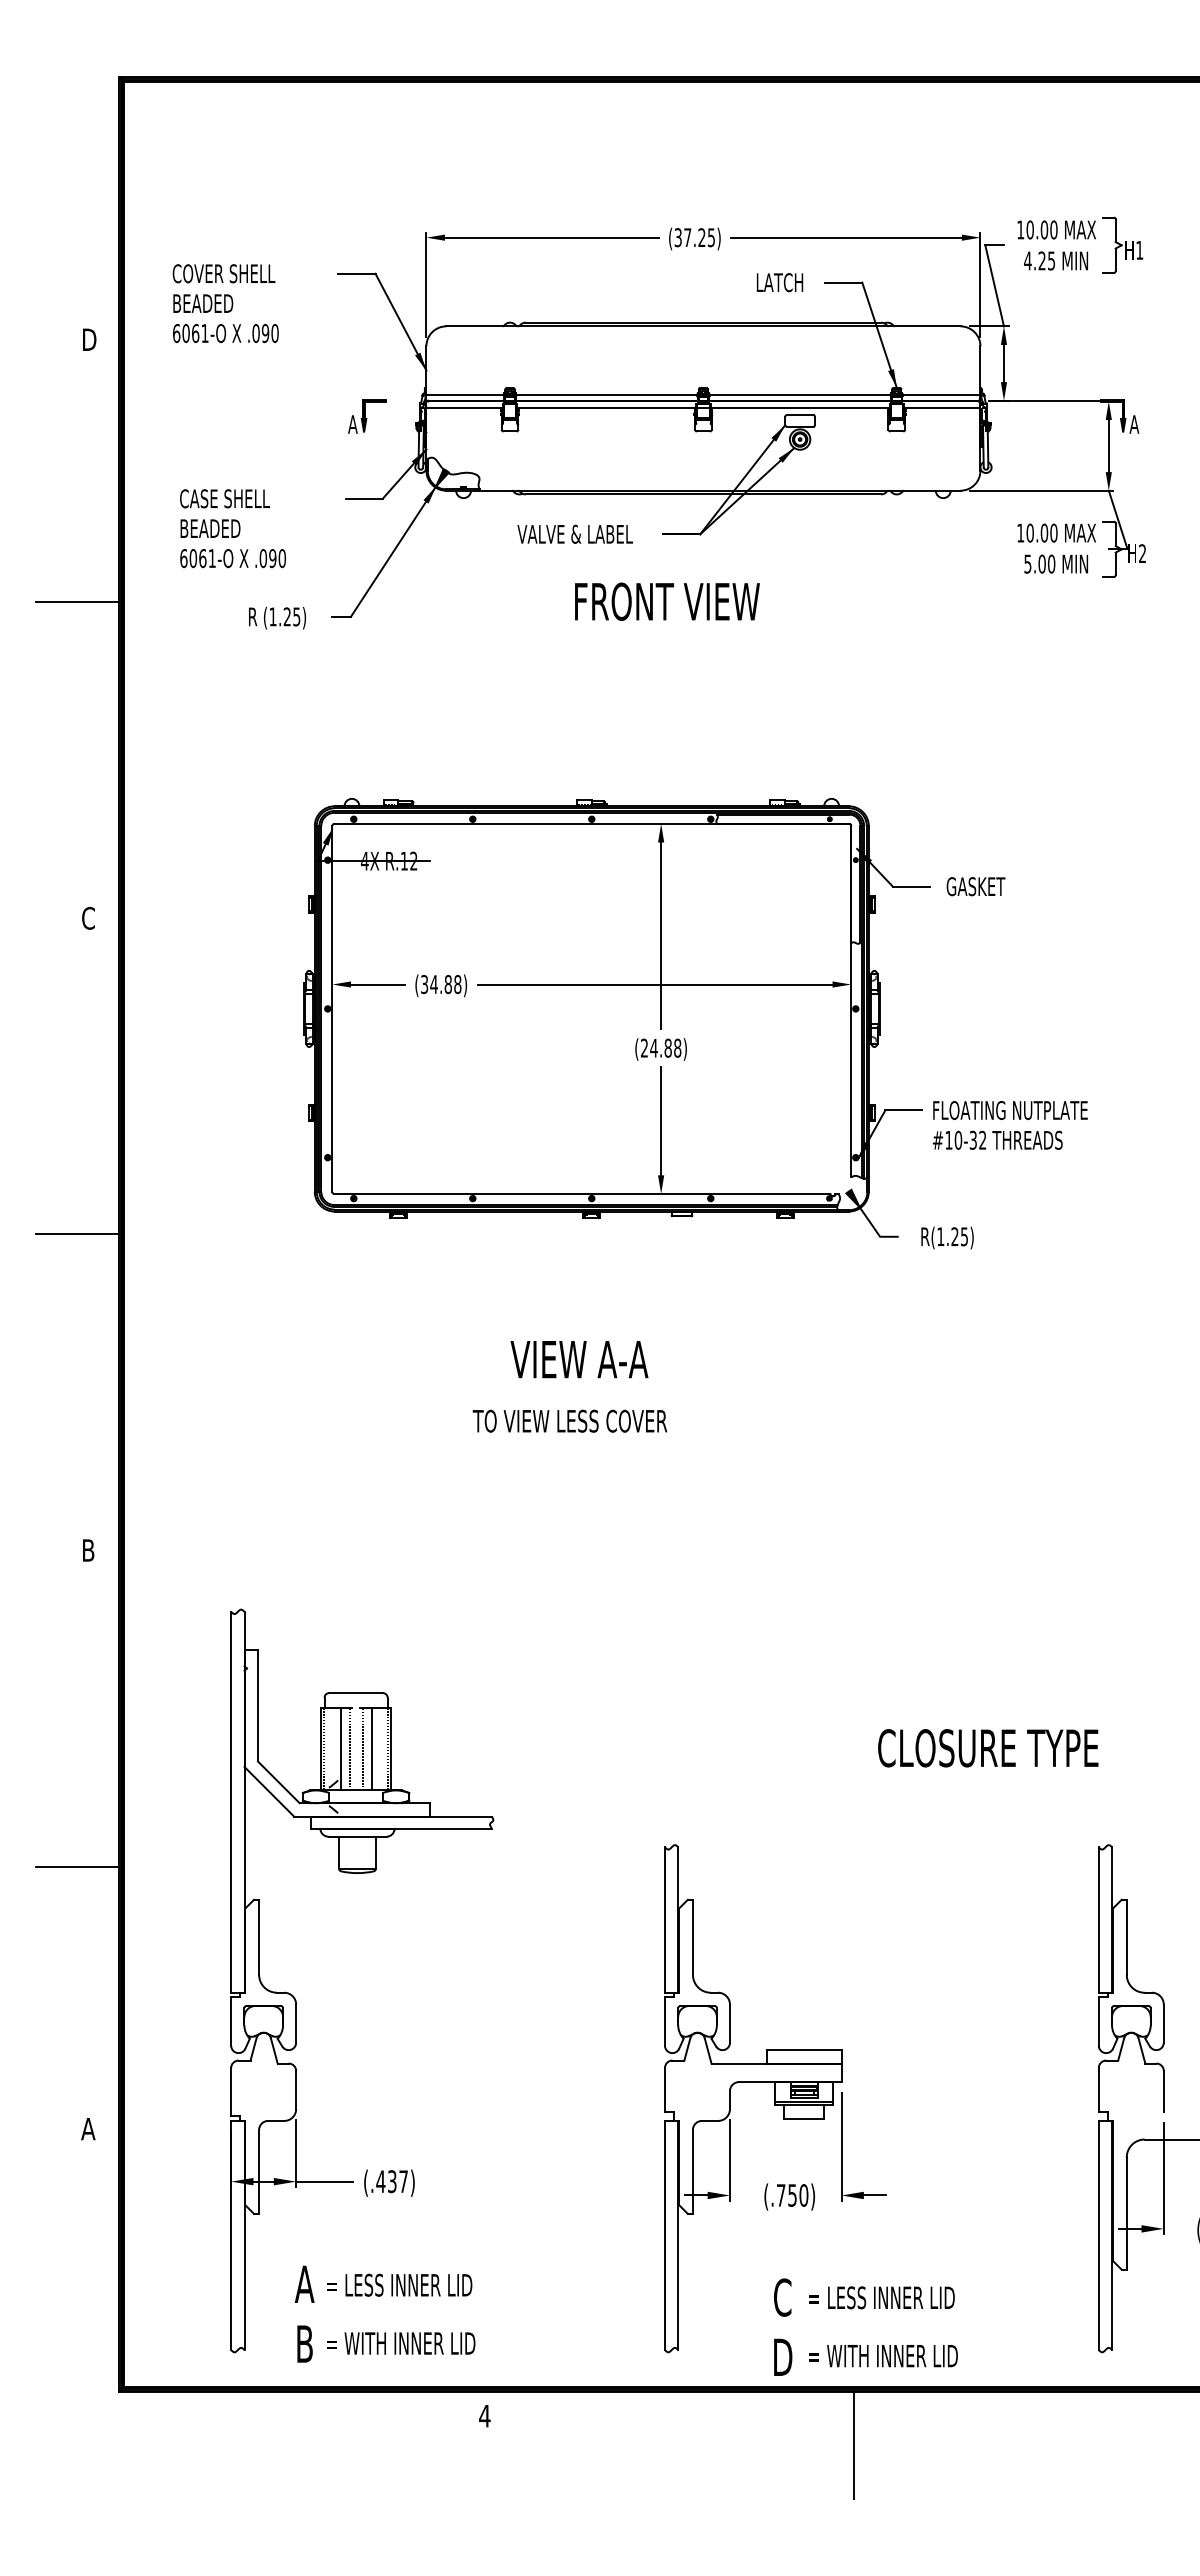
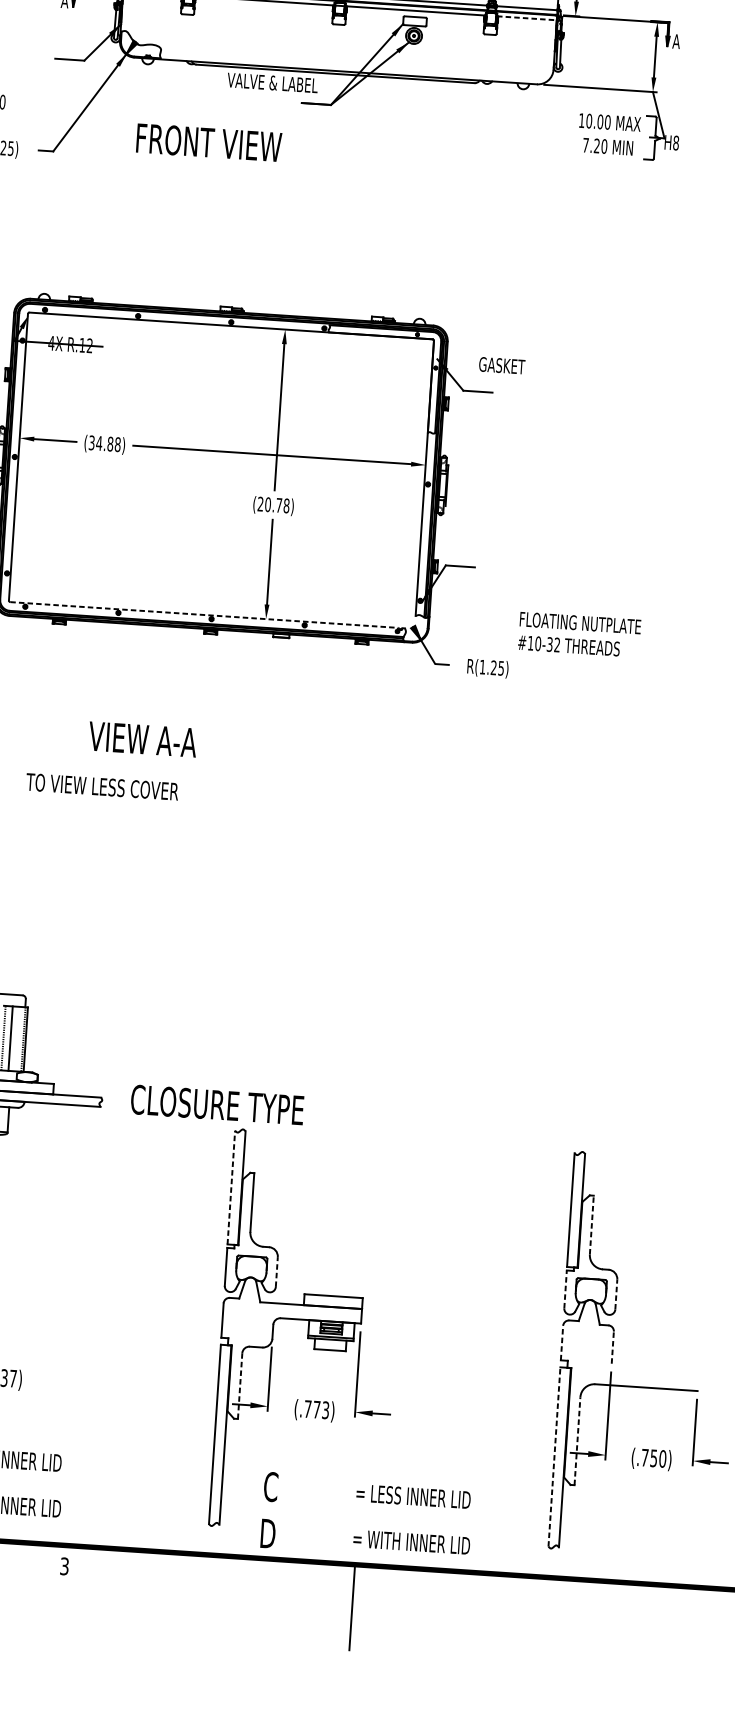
line: (942, 407) -> (527, 18), solid -> dashed
text: (574, 533) -> (272, 82), moved
text: (1142, 553) -> (676, 142), 2 -> 8
text: (1034, 563) -> (591, 145), 5.00 -> 7.20
text: (667, 601) -> (209, 142), moved
text: (975, 886) -> (501, 365), moved
text: (660, 1047) -> (273, 504), (24.88) -> (20.78)
text: (1010, 1125) -> (579, 634), moved
line: (582, 1193) -> (204, 614), solid -> dashed
text: (579, 1359) -> (142, 739), moved
text: (569, 1420) -> (101, 786), moved
text: (988, 1748) -> (217, 1105), moved
line: (664, 1920) -> (230, 1187), solid -> dashed
line: (1126, 1937) -> (591, 1225), solid -> dashed
line: (1098, 2020) -> (565, 1288), solid -> dashed
line: (729, 2023) -> (276, 1271), solid -> dashed
line: (1163, 2023) -> (616, 1294), solid -> dashed
line: (1098, 2089) -> (561, 1342), solid -> dashed
line: (1163, 2091) -> (612, 1347), solid -> dashed
line: (692, 2171) -> (239, 1385), solid -> dashed
text: (798, 2195) -> (321, 1410), (.750) -> (.773)
line: (1126, 2213) -> (577, 1441), solid -> dashed
line: (1098, 2235) -> (554, 1456), solid -> dashed
text: (783, 2326) -> (270, 1509), moved
text: (883, 2326) -> (413, 1519), moved
text: (484, 2415) -> (64, 1565), 4 -> 3

